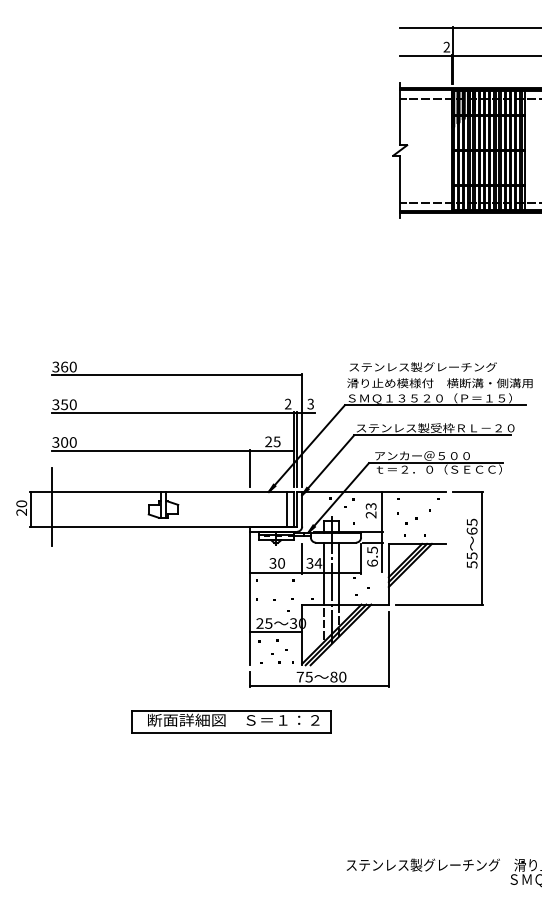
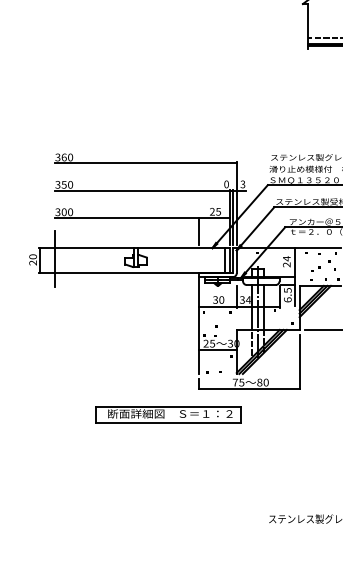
text: (288, 404) -> (226, 184), 2 -> 0
text: (370, 506) -> (286, 258), 23 -> 24
part: (231, 721) -> (168, 414), moved

